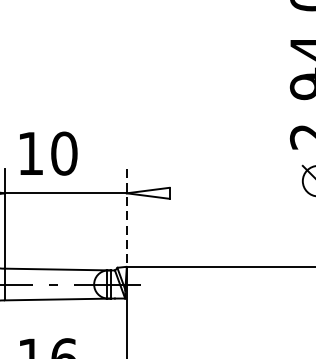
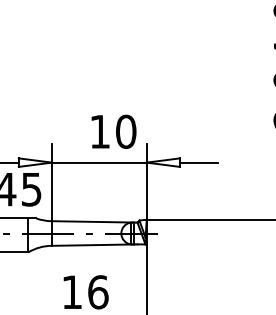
text: (48, 153) -> (113, 131), moved
line: (193, 193) -> (198, 162), added
line: (126, 218) -> (146, 182), dashed -> solid

